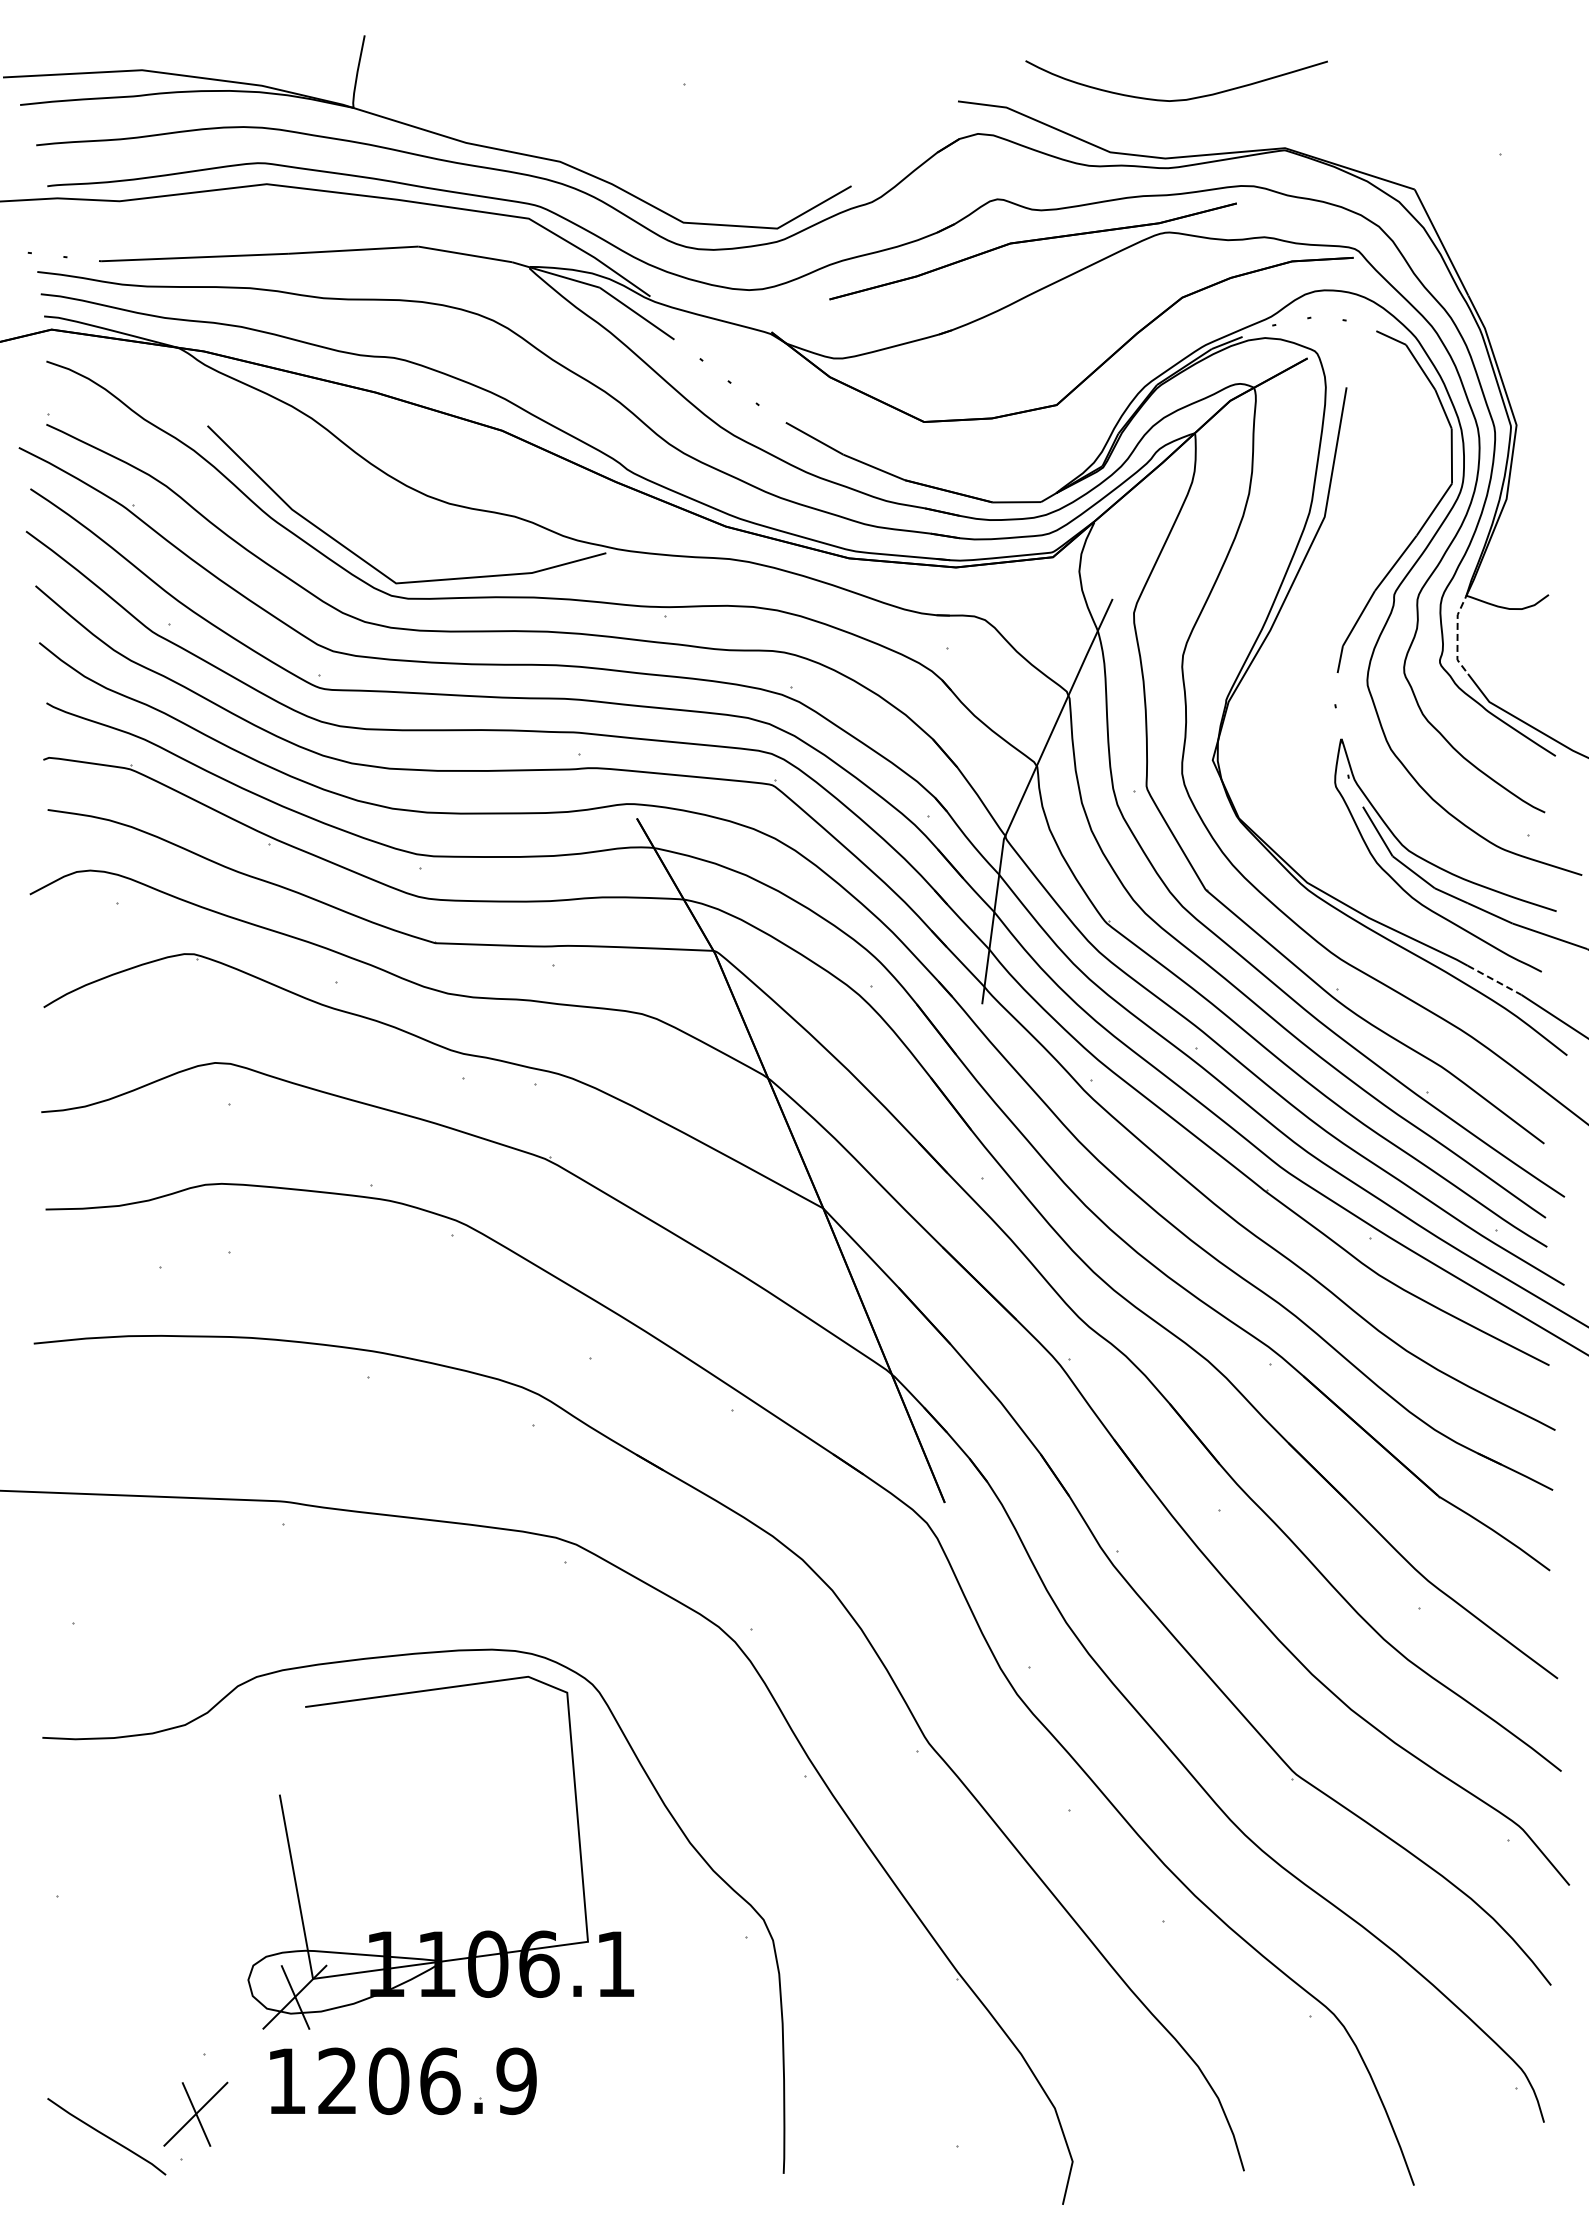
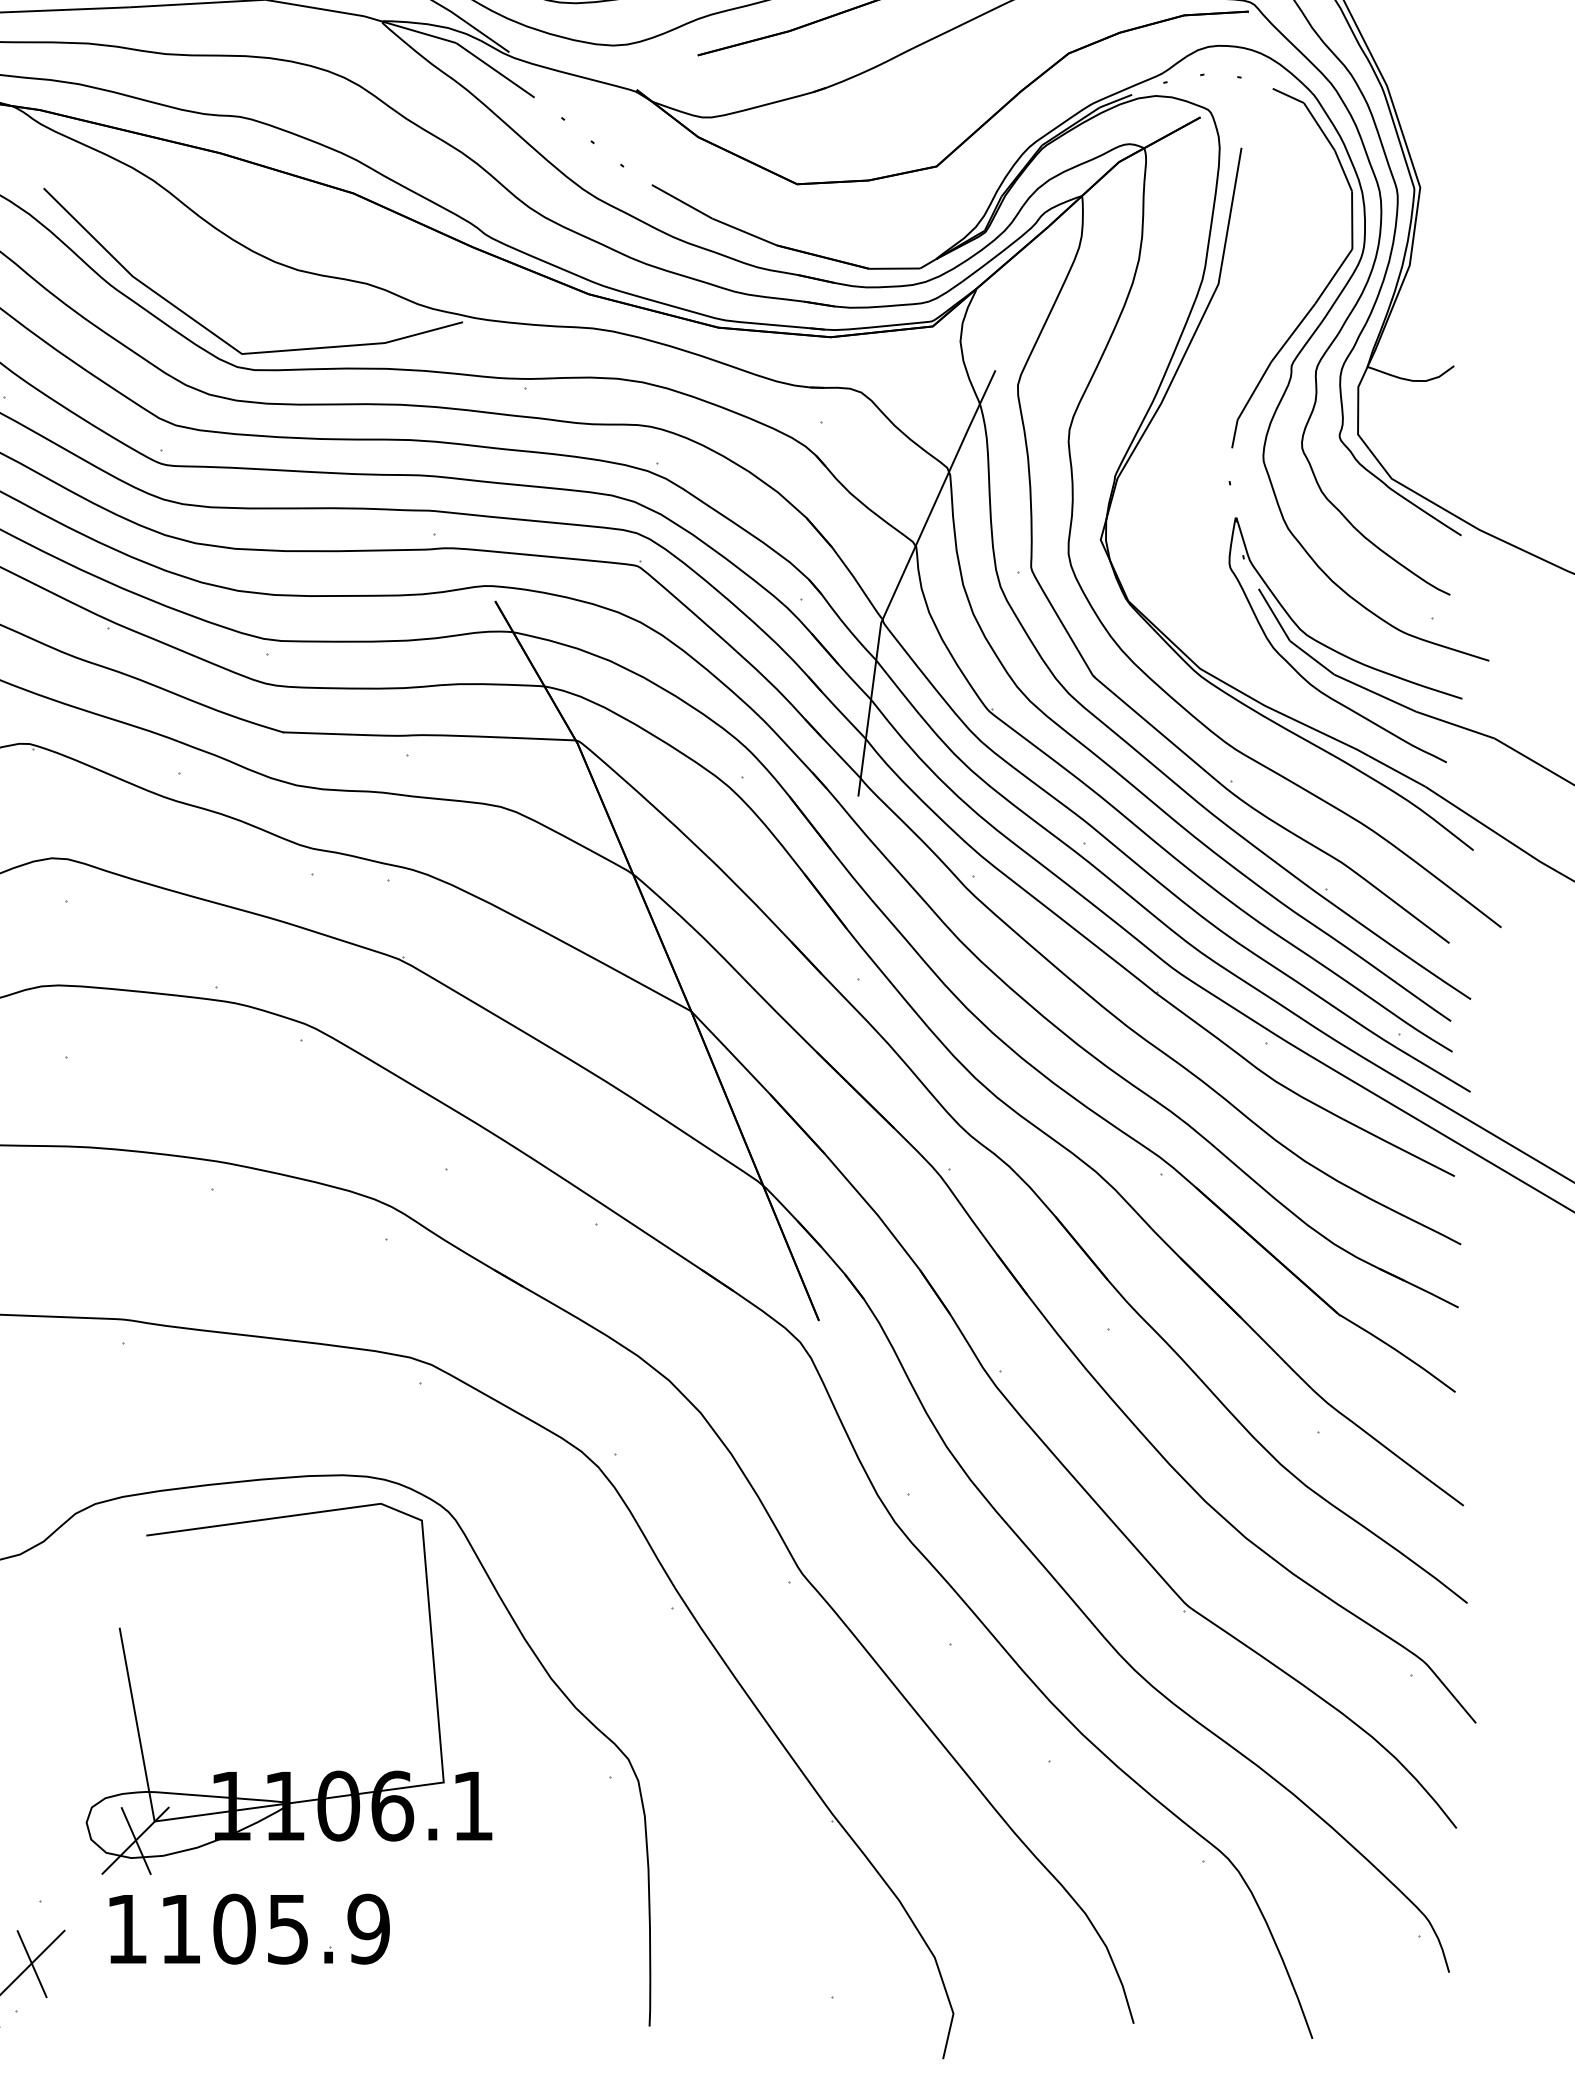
line: (1457, 634) -> (1358, 407), dashed -> solid
line: (1494, 980) -> (1397, 771), dashed -> solid
text: (389, 2081) -> (235, 1929), 1206.9 -> 1105.9

